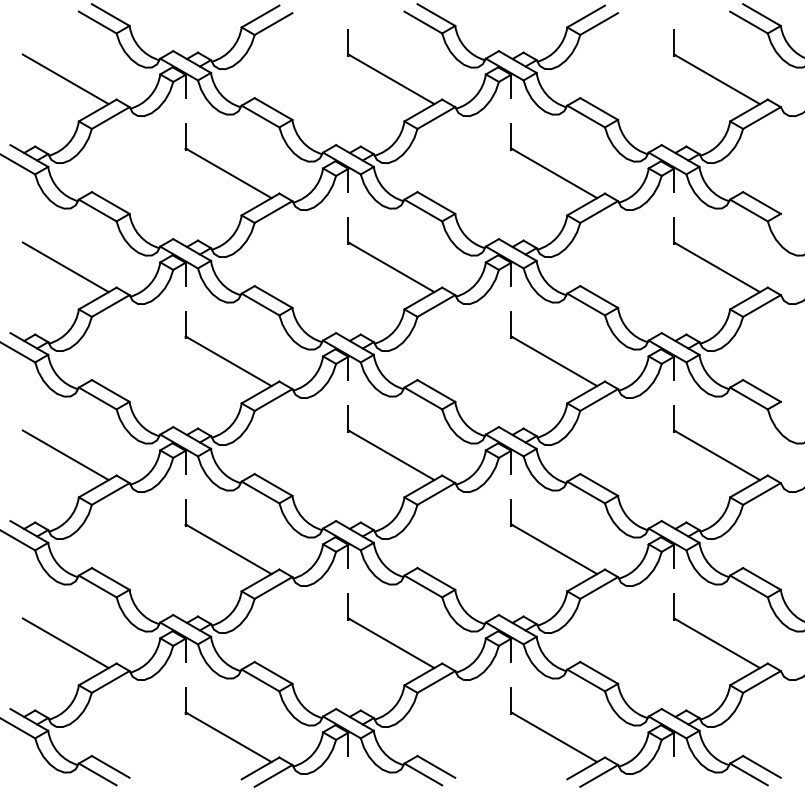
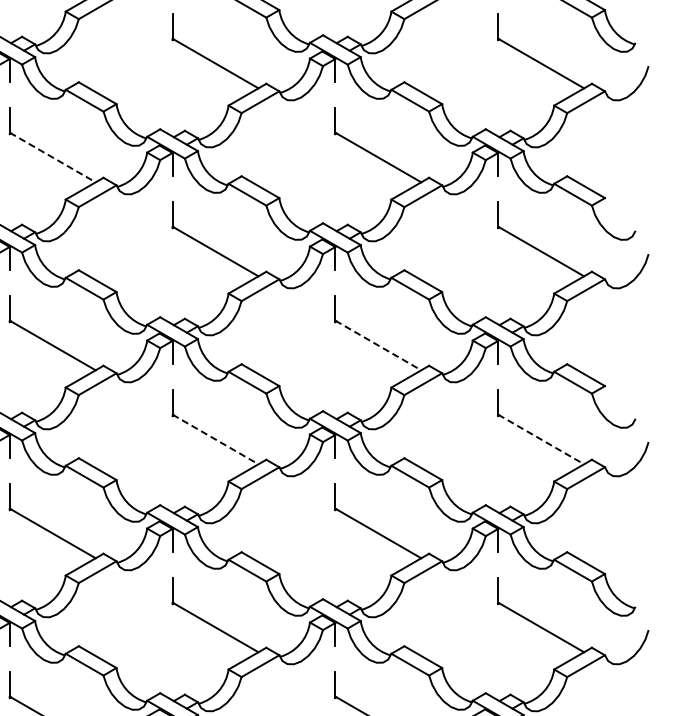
line: (228, 173) -> (52, 157), solid -> dashed
line: (554, 361) -> (378, 345), solid -> dashed
line: (391, 455) -> (215, 439), solid -> dashed
line: (717, 455) -> (541, 439), solid -> dashed

